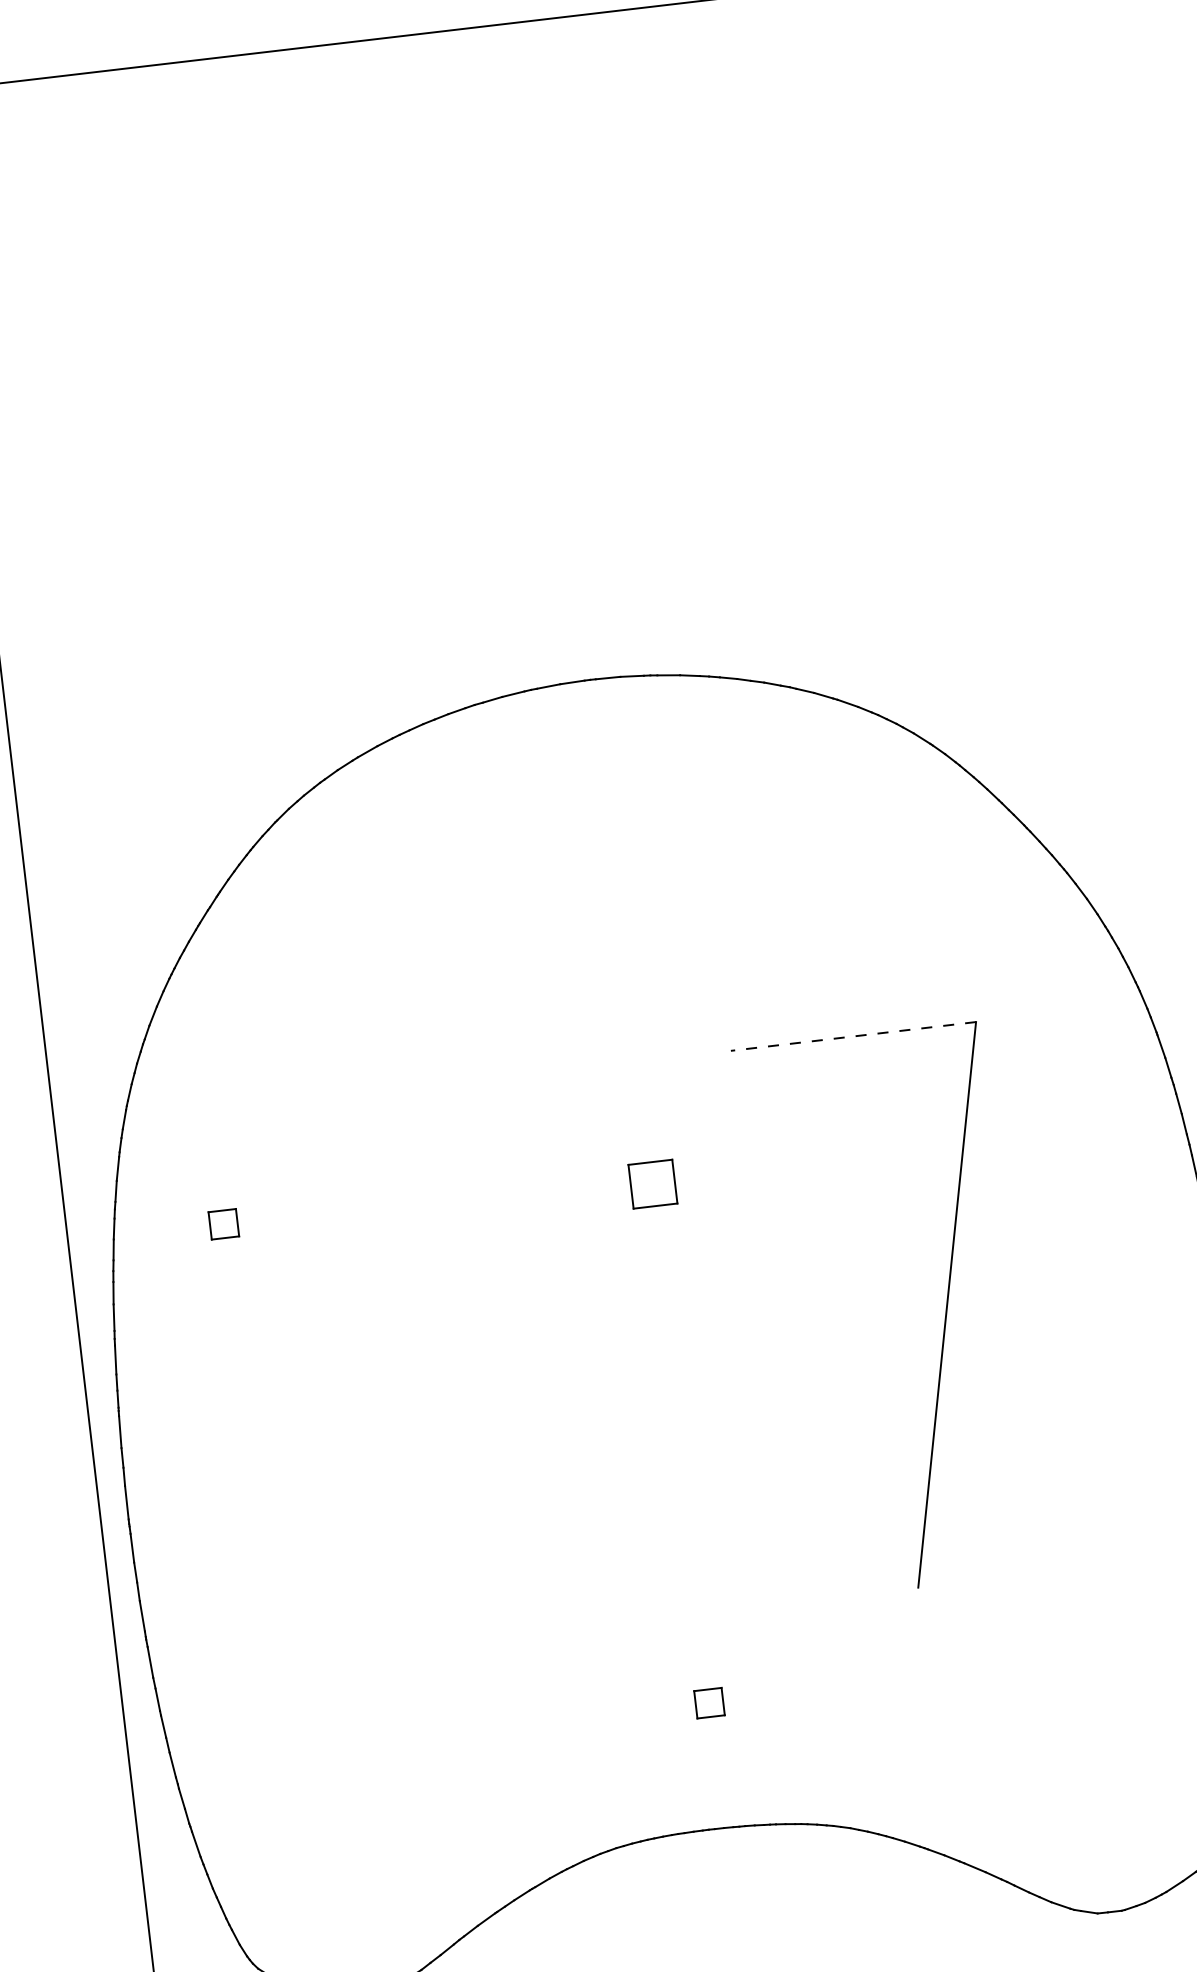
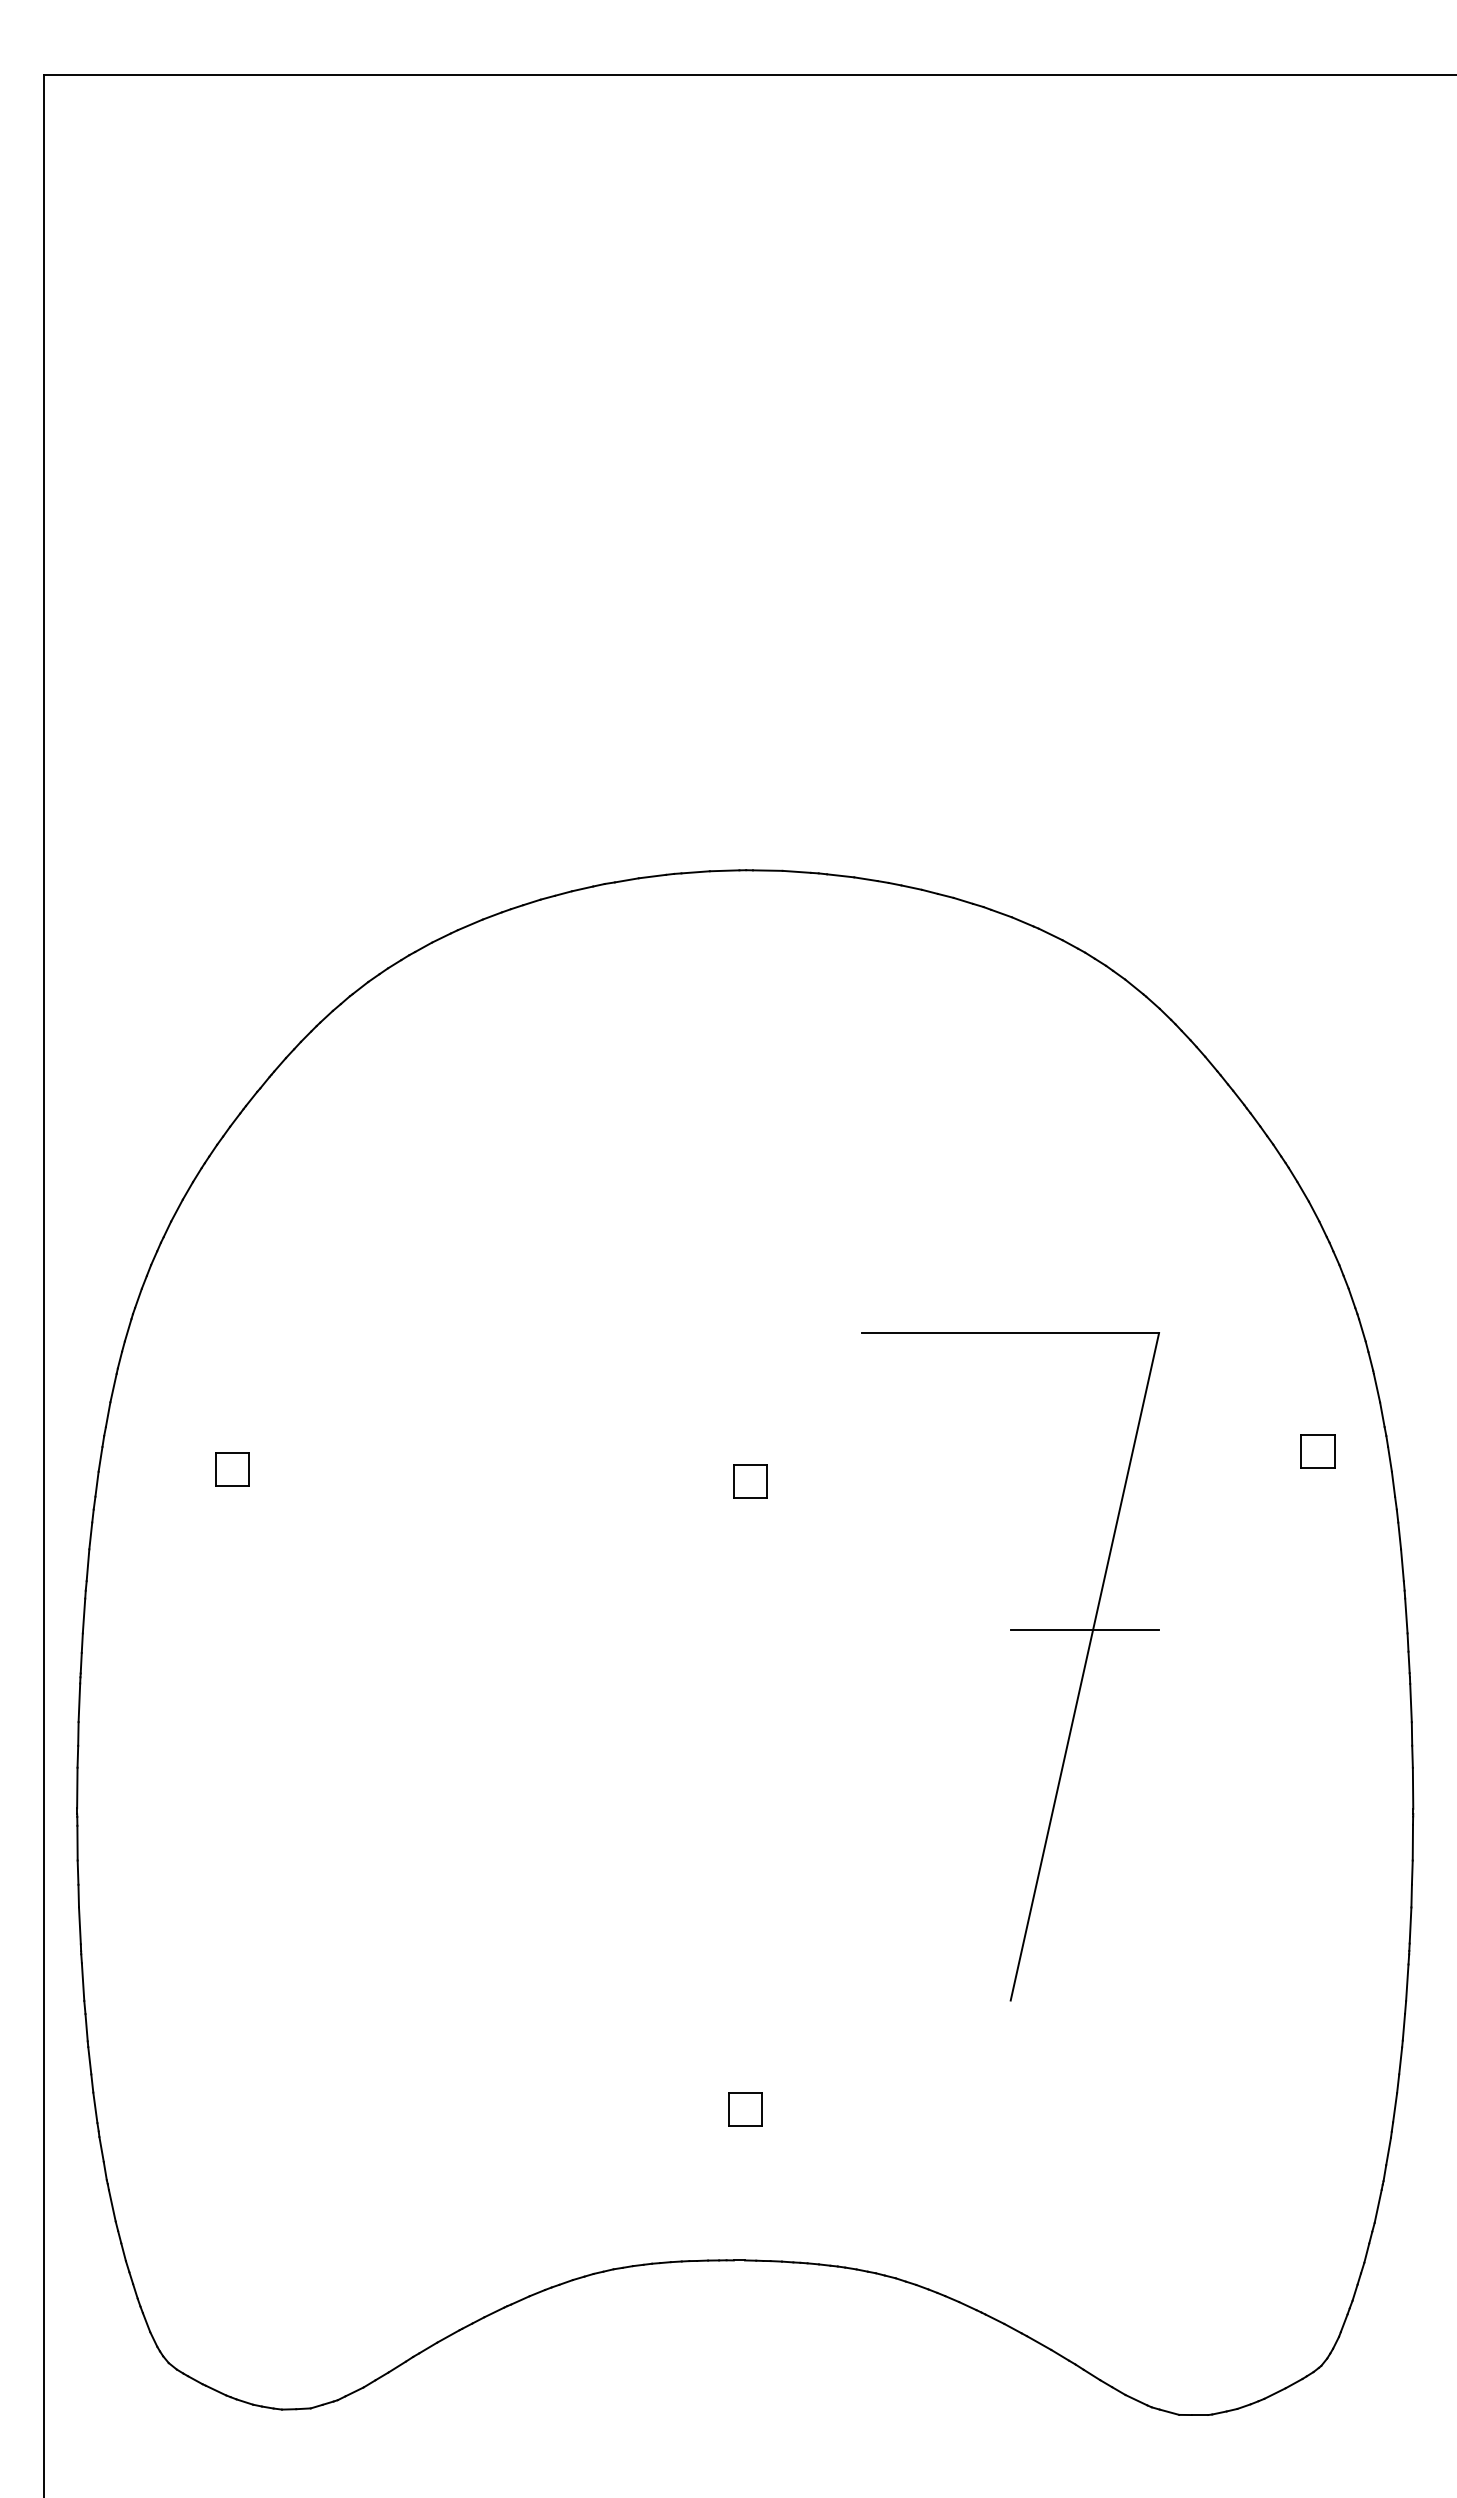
line: (853, 1036) -> (1010, 1333), dashed -> solid
part: (1118, 1104) -> (1317, 1451), added
part: (653, 1184) -> (750, 1481), size x0.62
line: (943, 1274) -> (1084, 1630), added

